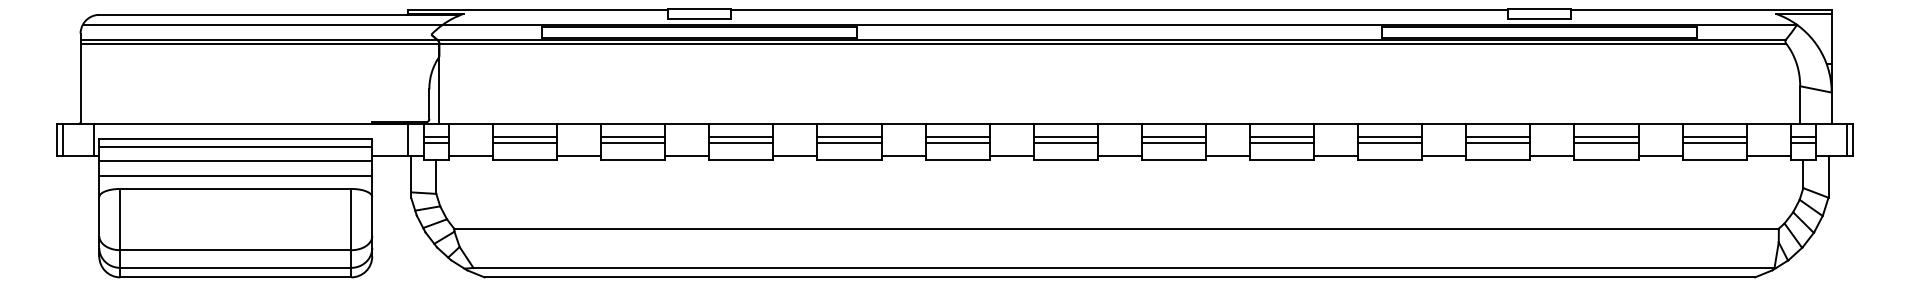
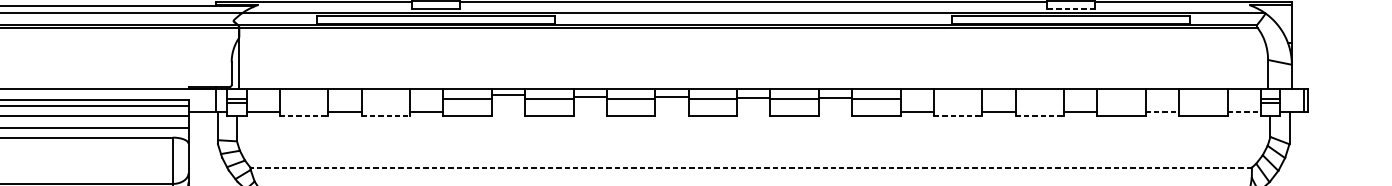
line: (1539, 18) -> (1070, 8), solid -> dashed
line: (525, 137) -> (304, 98), removed
line: (633, 137) -> (386, 98), removed
line: (1390, 137) -> (958, 98), removed
line: (1498, 137) -> (1039, 98), removed
line: (1606, 137) -> (1121, 98), removed
line: (1714, 137) -> (1203, 98), removed
line: (525, 142) -> (304, 102), removed
line: (633, 142) -> (386, 102), removed
line: (741, 142) -> (467, 102), removed
line: (849, 142) -> (549, 102), removed
line: (957, 142) -> (630, 102), removed
line: (1065, 142) -> (712, 102), removed
line: (1173, 142) -> (794, 102), removed
line: (1282, 142) -> (876, 102), removed
line: (1390, 142) -> (958, 102), removed
line: (1498, 142) -> (1039, 102), removed
line: (1606, 142) -> (1121, 102), removed
line: (1714, 142) -> (1203, 102), removed
line: (795, 155) -> (508, 94), moved
line: (903, 155) -> (590, 97), moved
line: (1011, 155) -> (671, 97), moved
line: (1119, 155) -> (753, 97), moved
line: (1227, 155) -> (835, 97), moved
line: (1661, 155) -> (1163, 112), solid -> dashed
line: (1769, 155) -> (1244, 112), solid -> dashed
line: (525, 159) -> (304, 115), solid -> dashed
line: (633, 159) -> (386, 115), solid -> dashed
line: (1390, 159) -> (958, 115), solid -> dashed
line: (1498, 159) -> (1039, 115), solid -> dashed
line: (1116, 228) -> (751, 167), solid -> dashed

